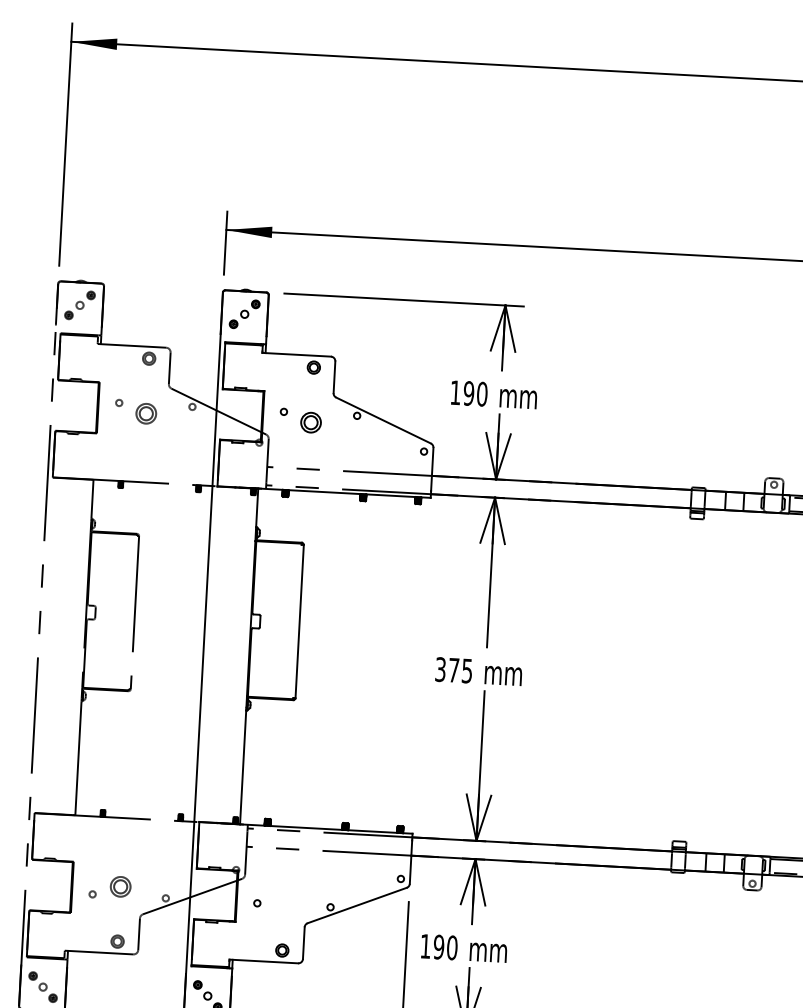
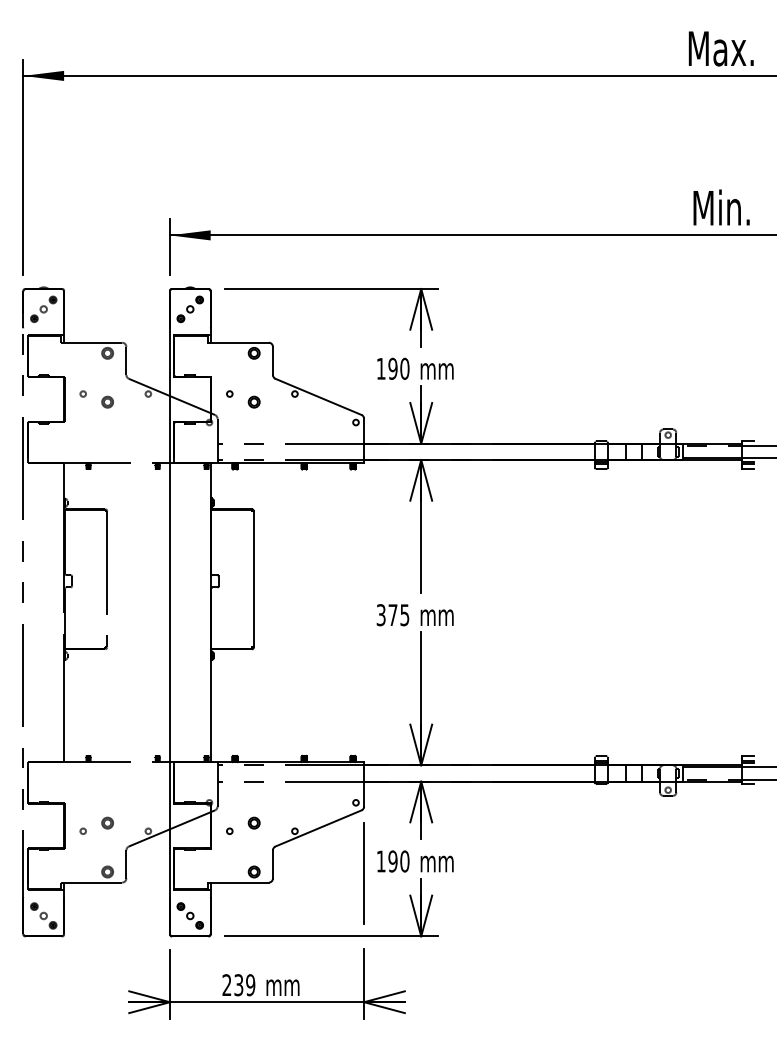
part: (146, 412) -> (107, 401), size x0.62
part: (310, 421) -> (253, 401), size x0.62
part: (120, 885) -> (107, 822), size x0.62
part: (284, 894) -> (253, 822), added

